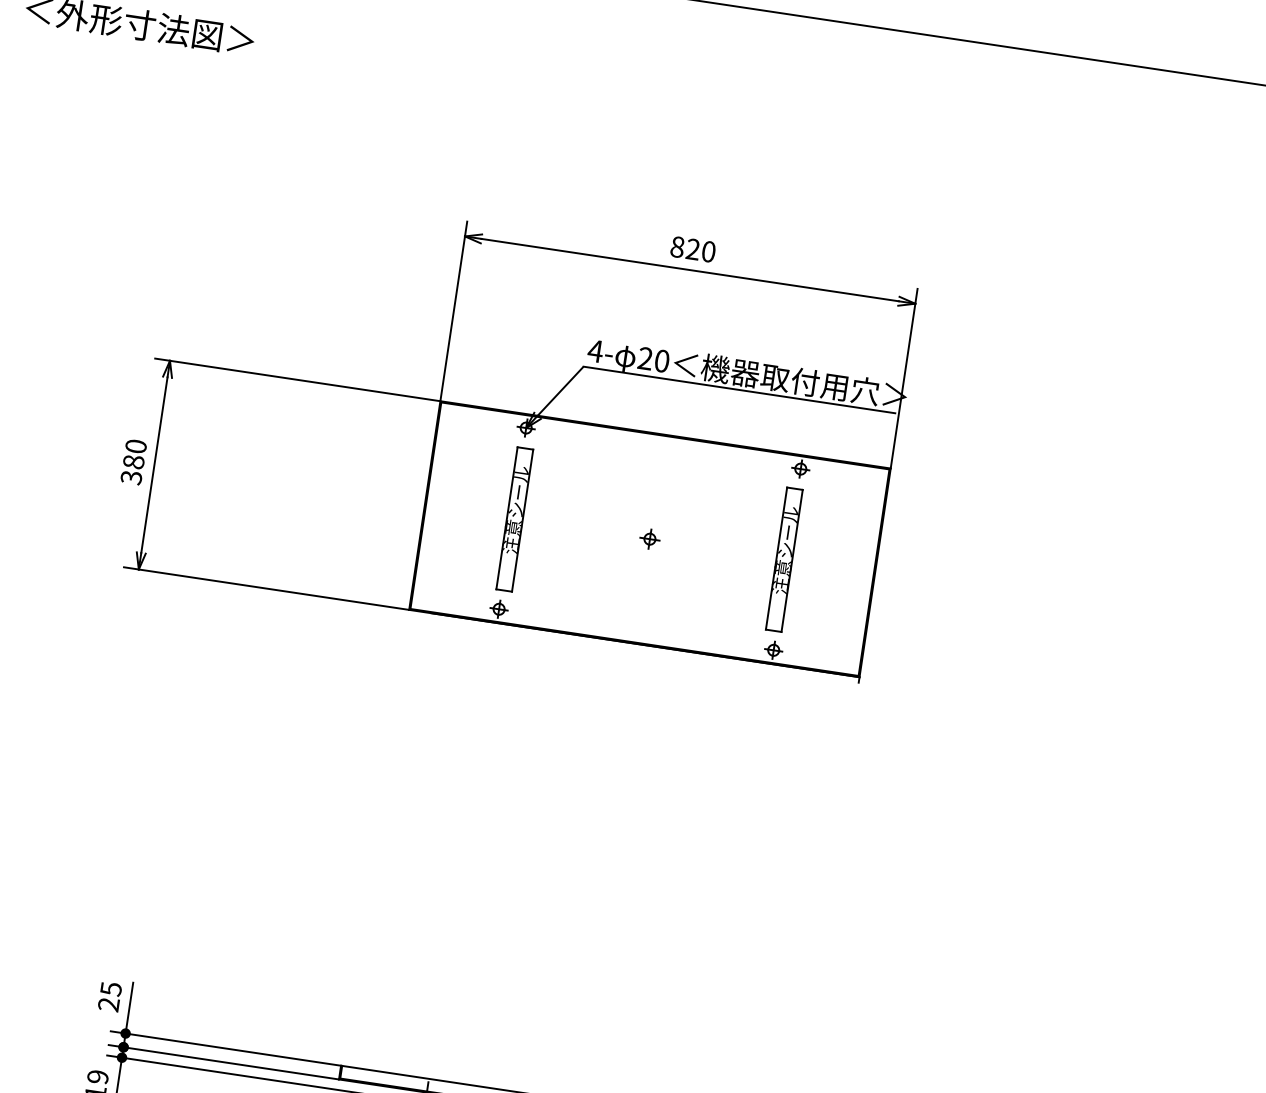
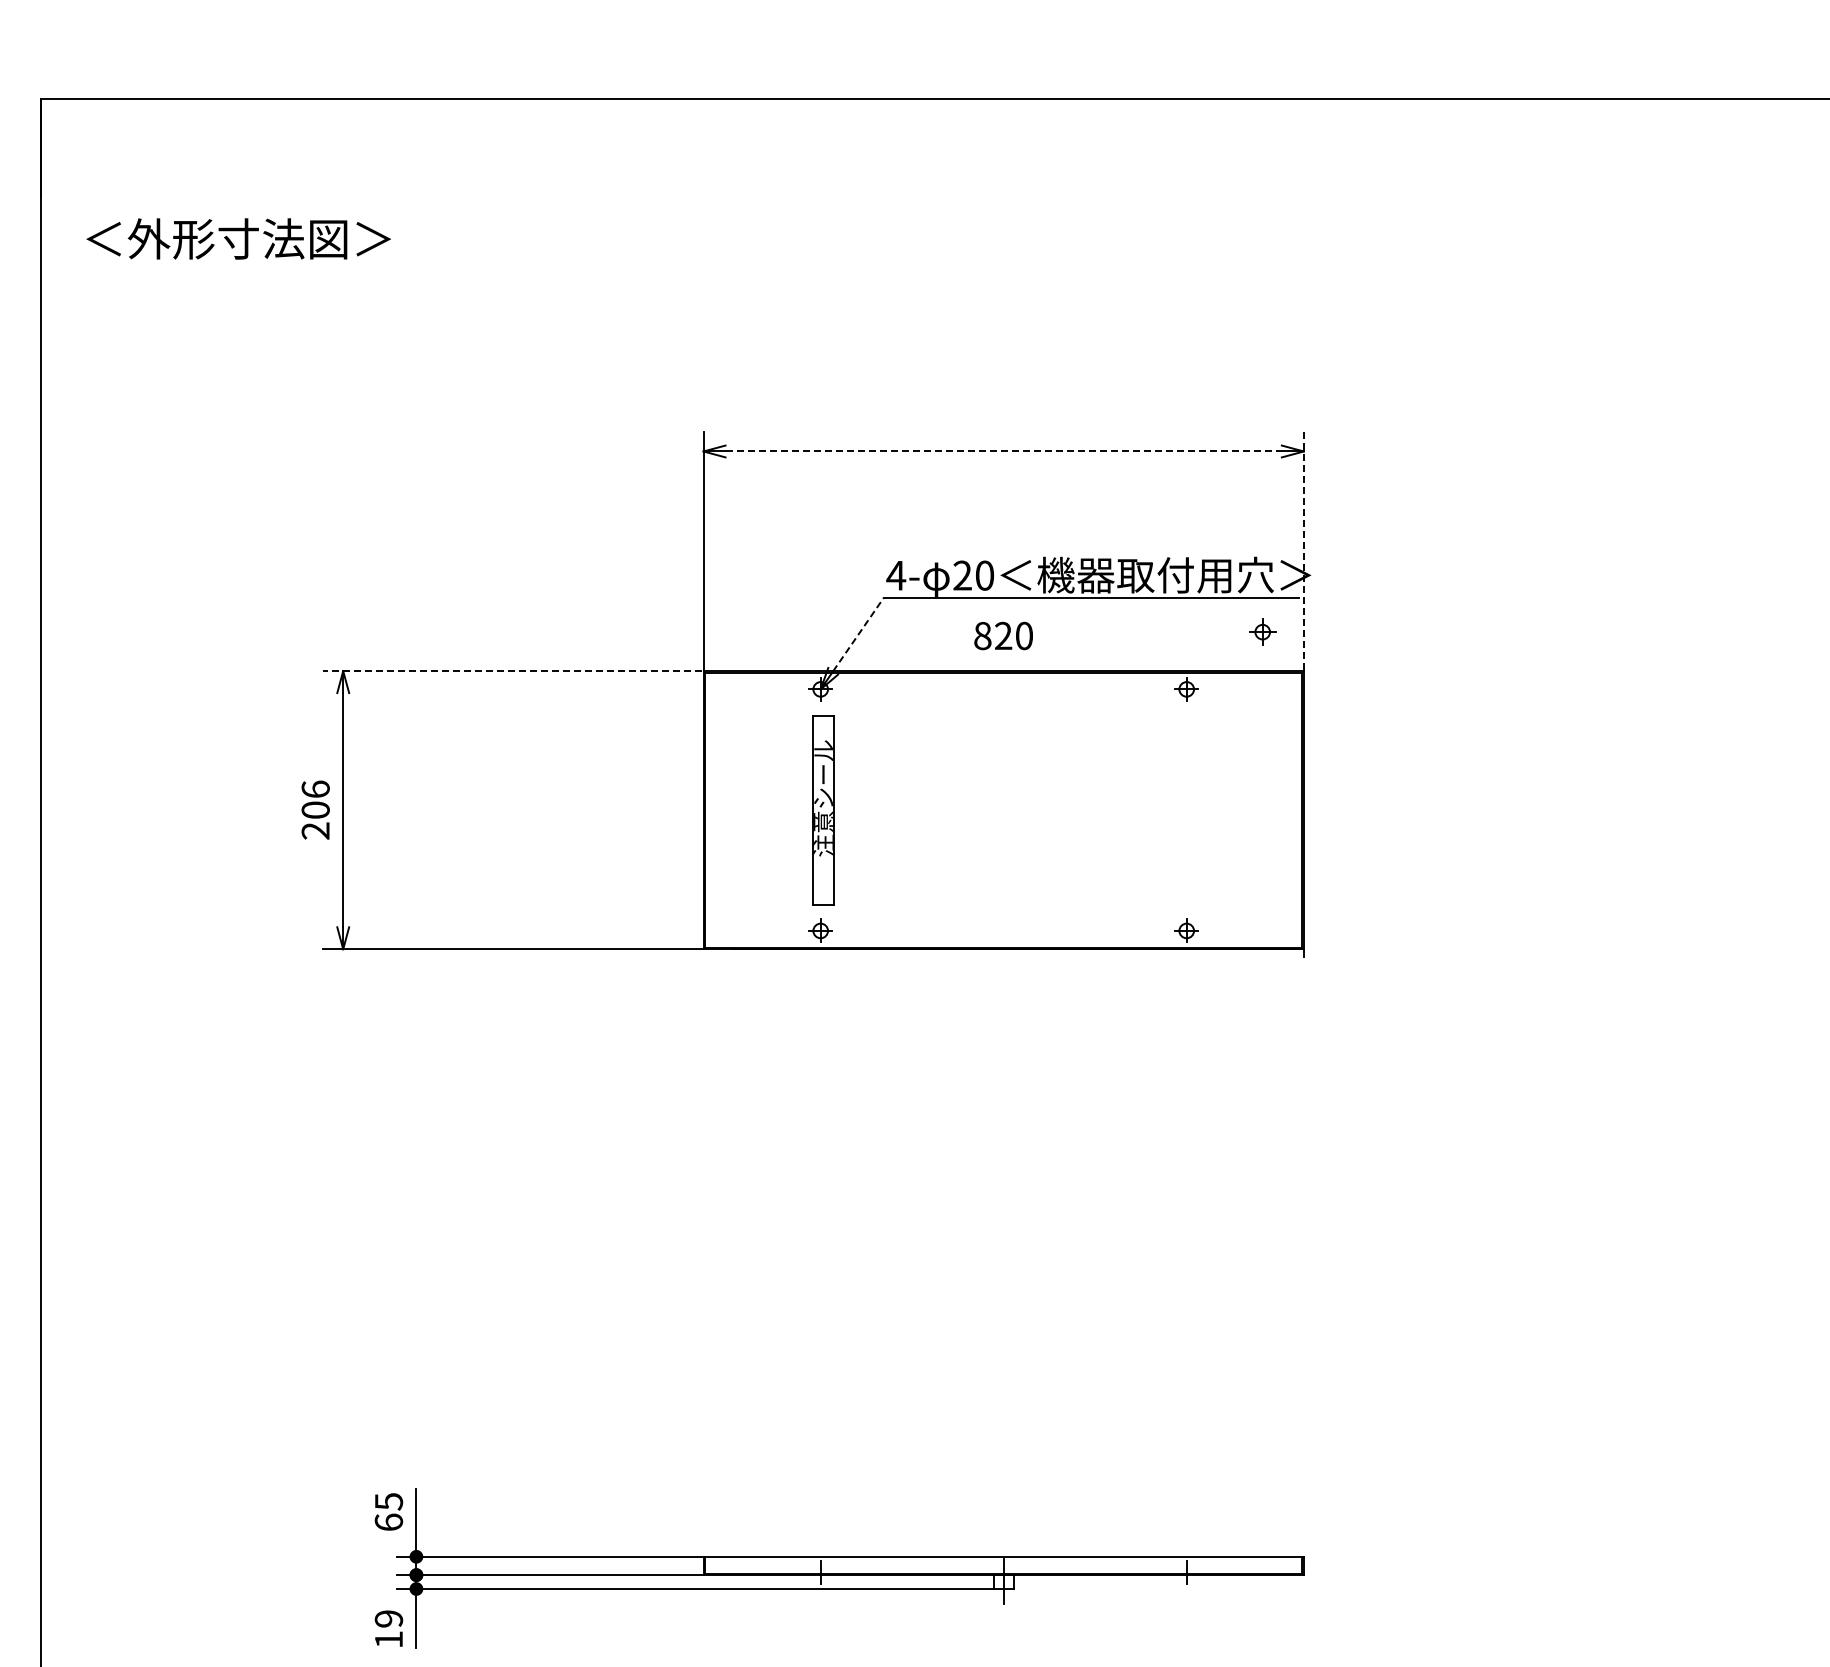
text: (693, 249) -> (1003, 635), moved
line: (690, 270) -> (1004, 451), solid -> dashed
line: (904, 378) -> (1303, 550), solid -> dashed
line: (296, 380) -> (512, 671), solid -> dashed
line: (560, 391) -> (858, 634), solid -> dashed
text: (133, 461) -> (315, 809), 380 -> 206
part: (649, 538) -> (1262, 631), moved
part: (784, 559) -> (1182, 810), removed
text: (108, 1004) -> (388, 1522), 25 -> 65

